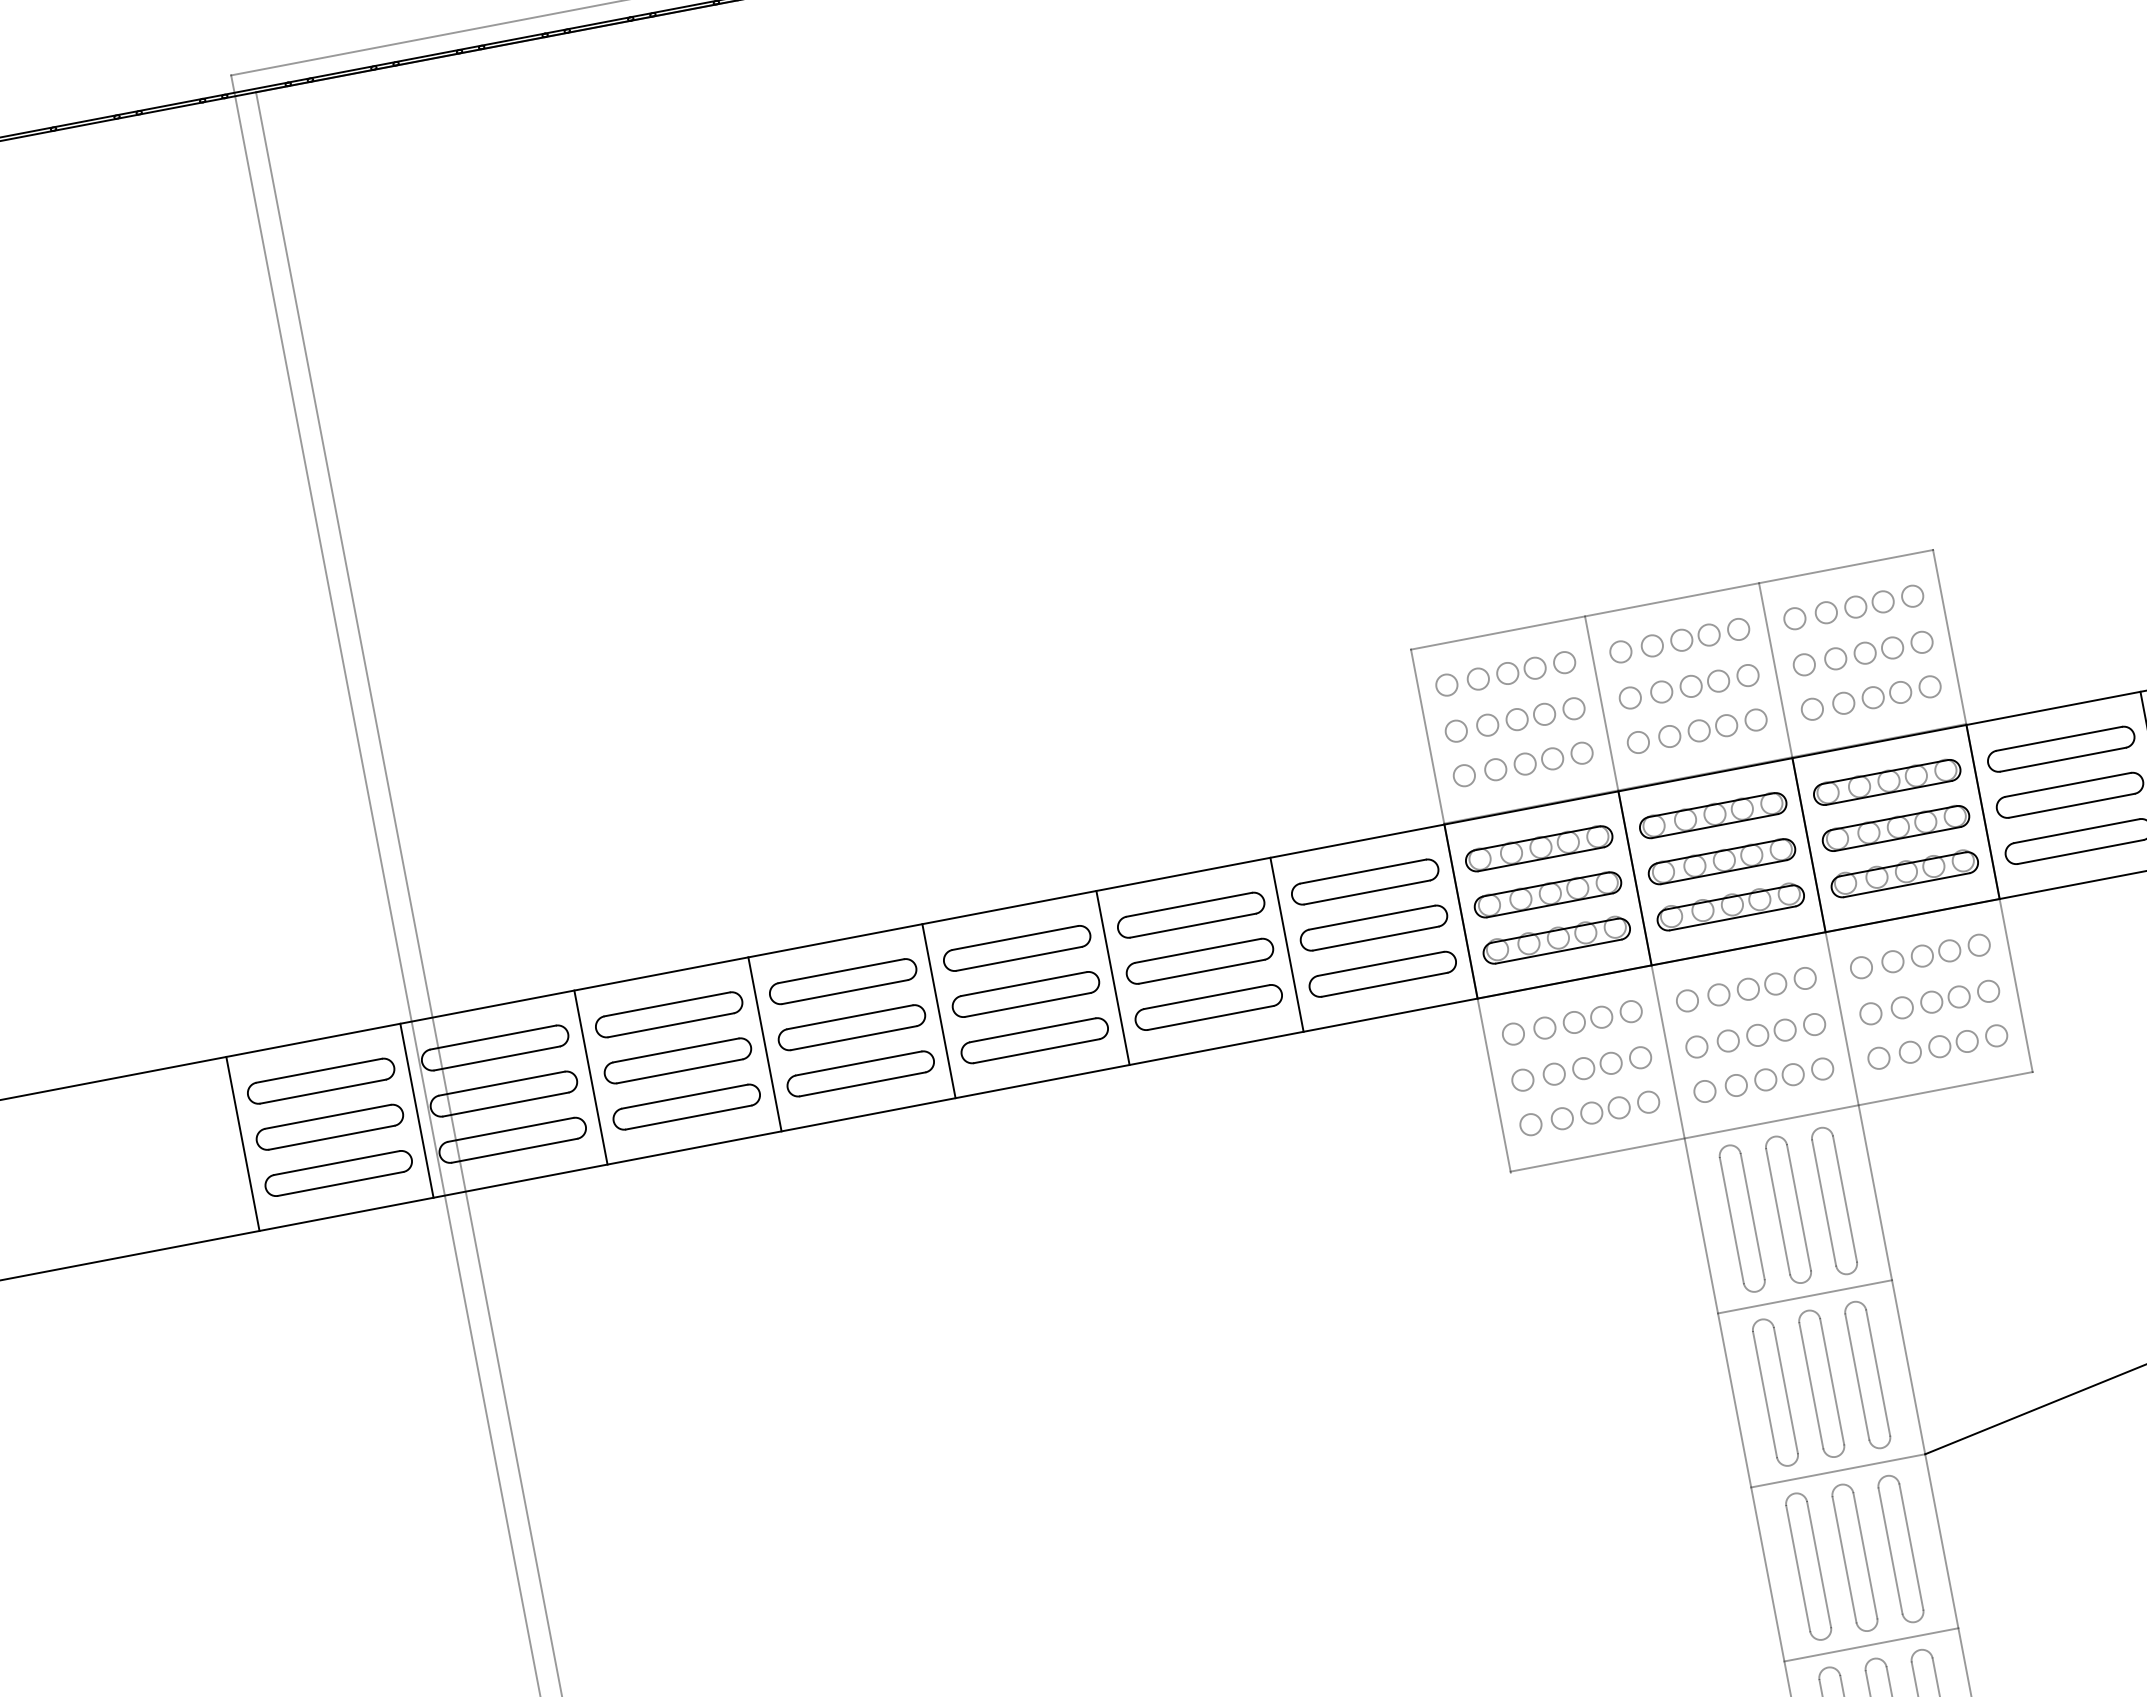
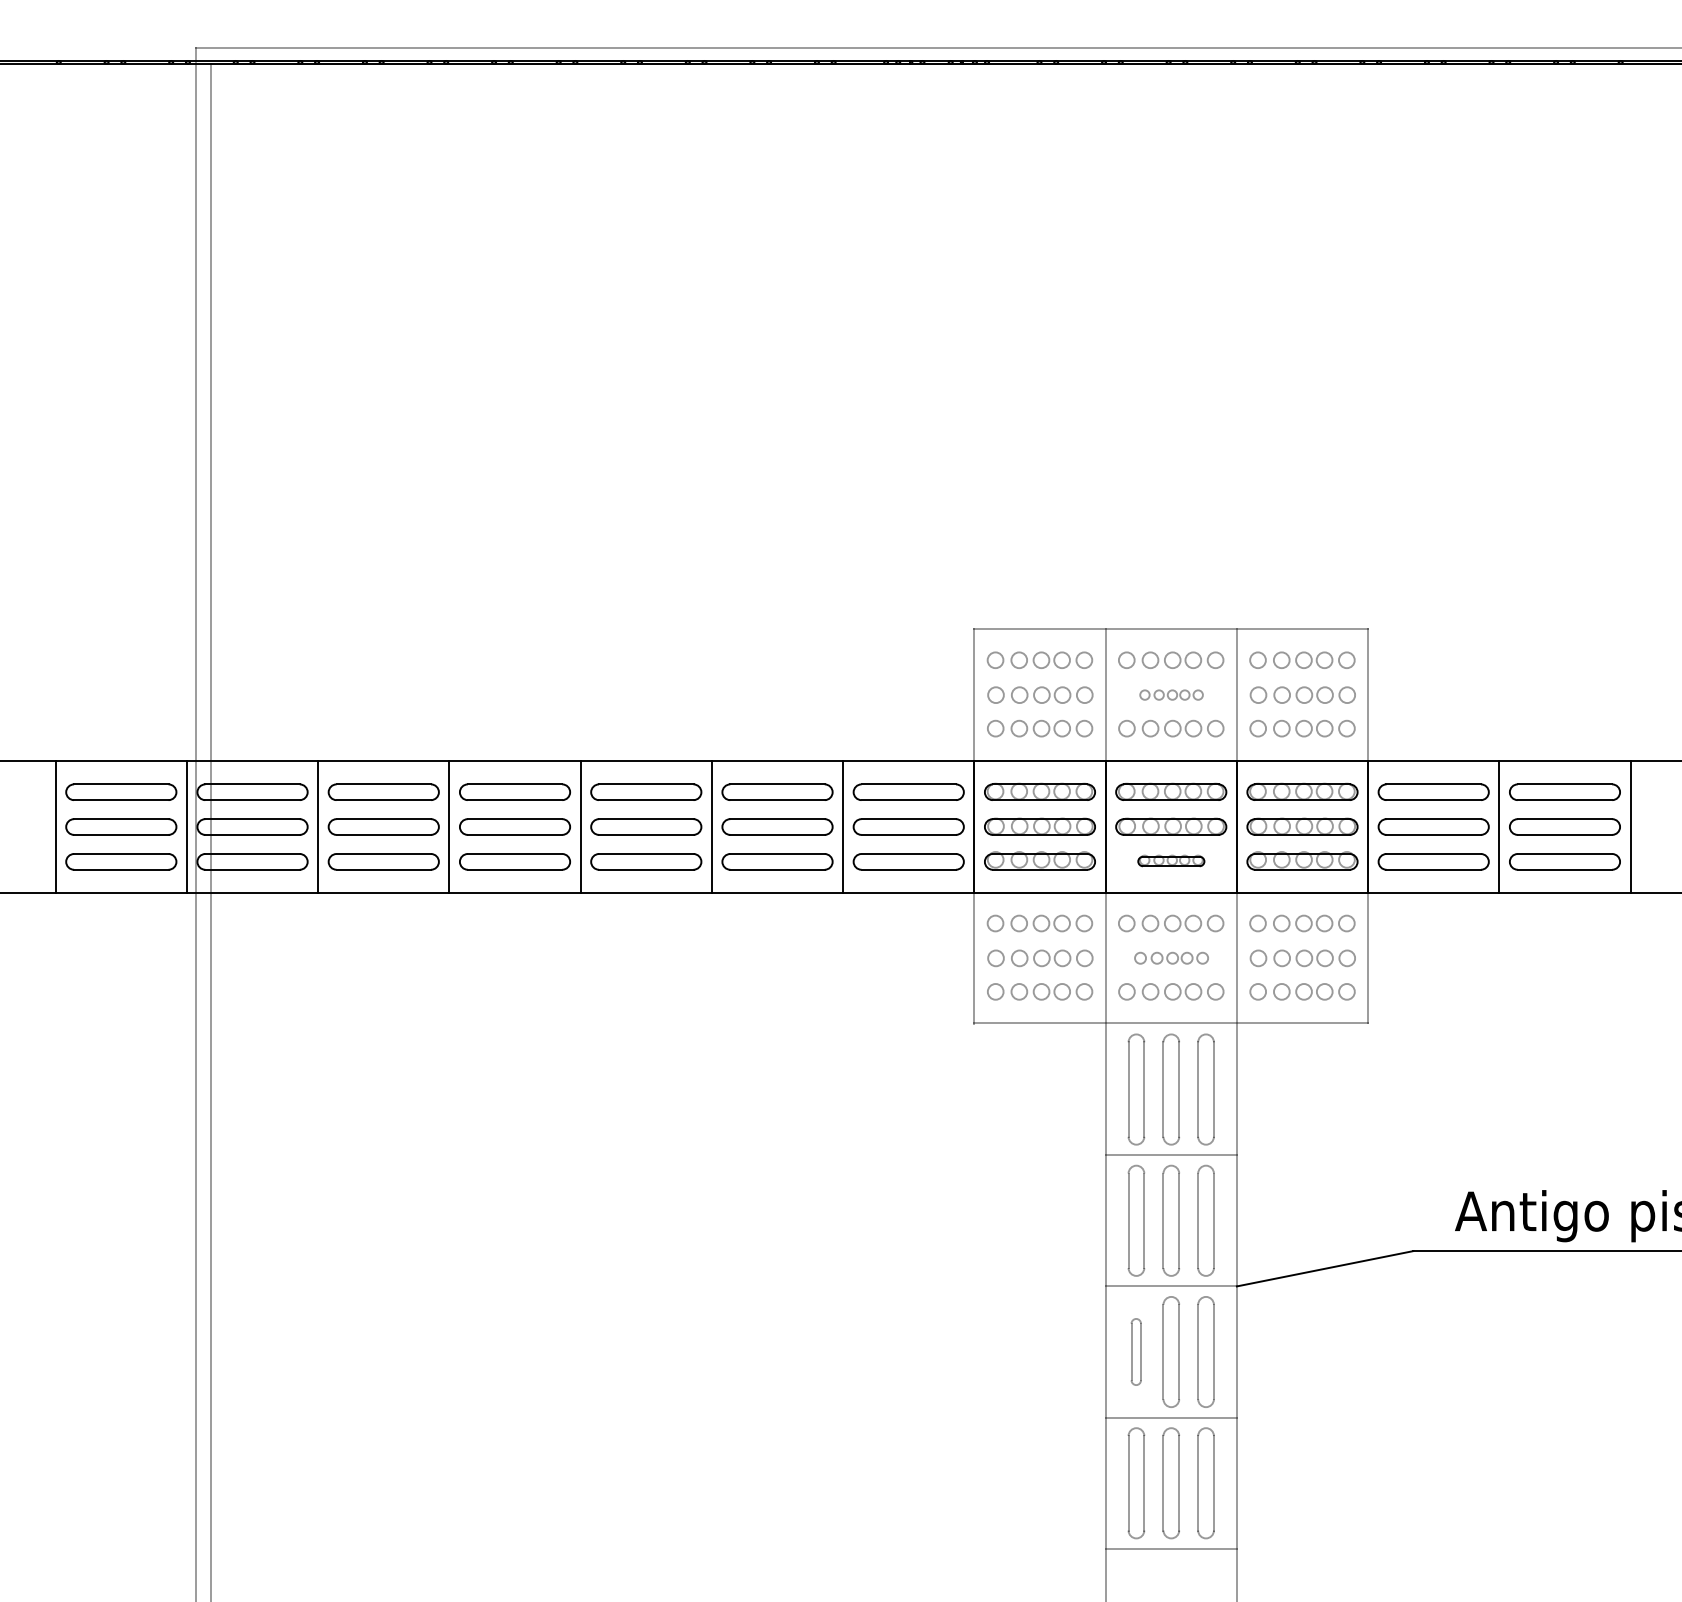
part: (1688, 685) -> (1171, 694), size x0.6
part: (1730, 906) -> (1171, 860), size x0.6
part: (1755, 1034) -> (1171, 957), size x0.7
part: (1807, 1566) -> (1135, 1351), size x0.6

